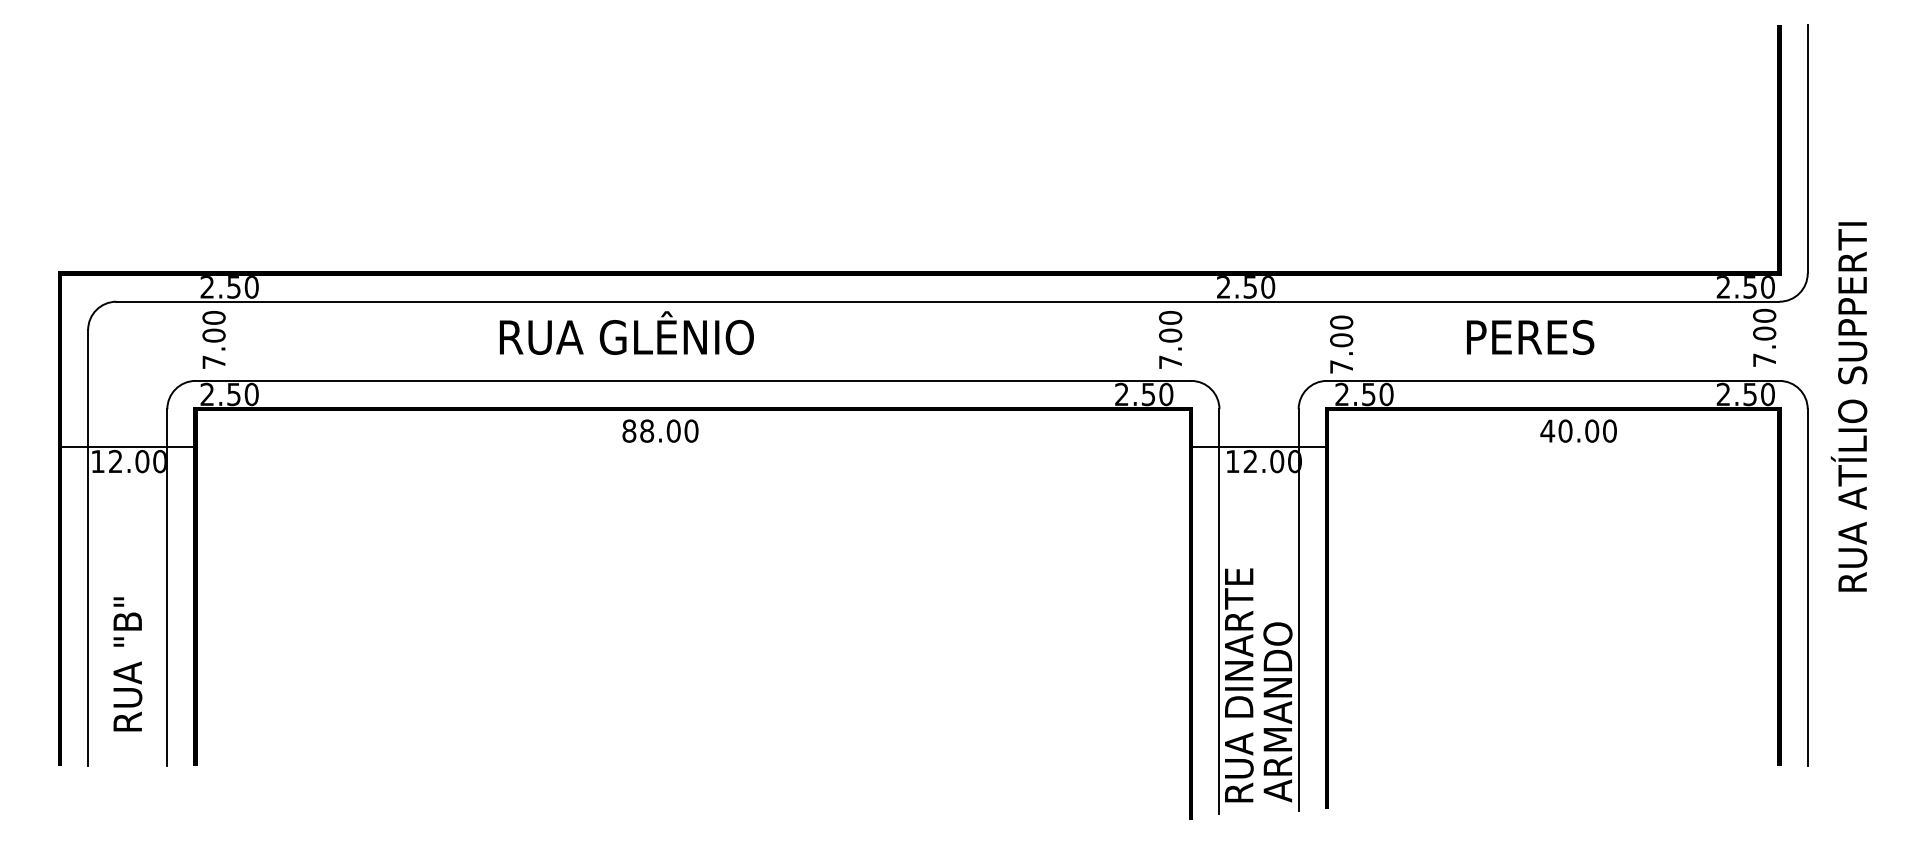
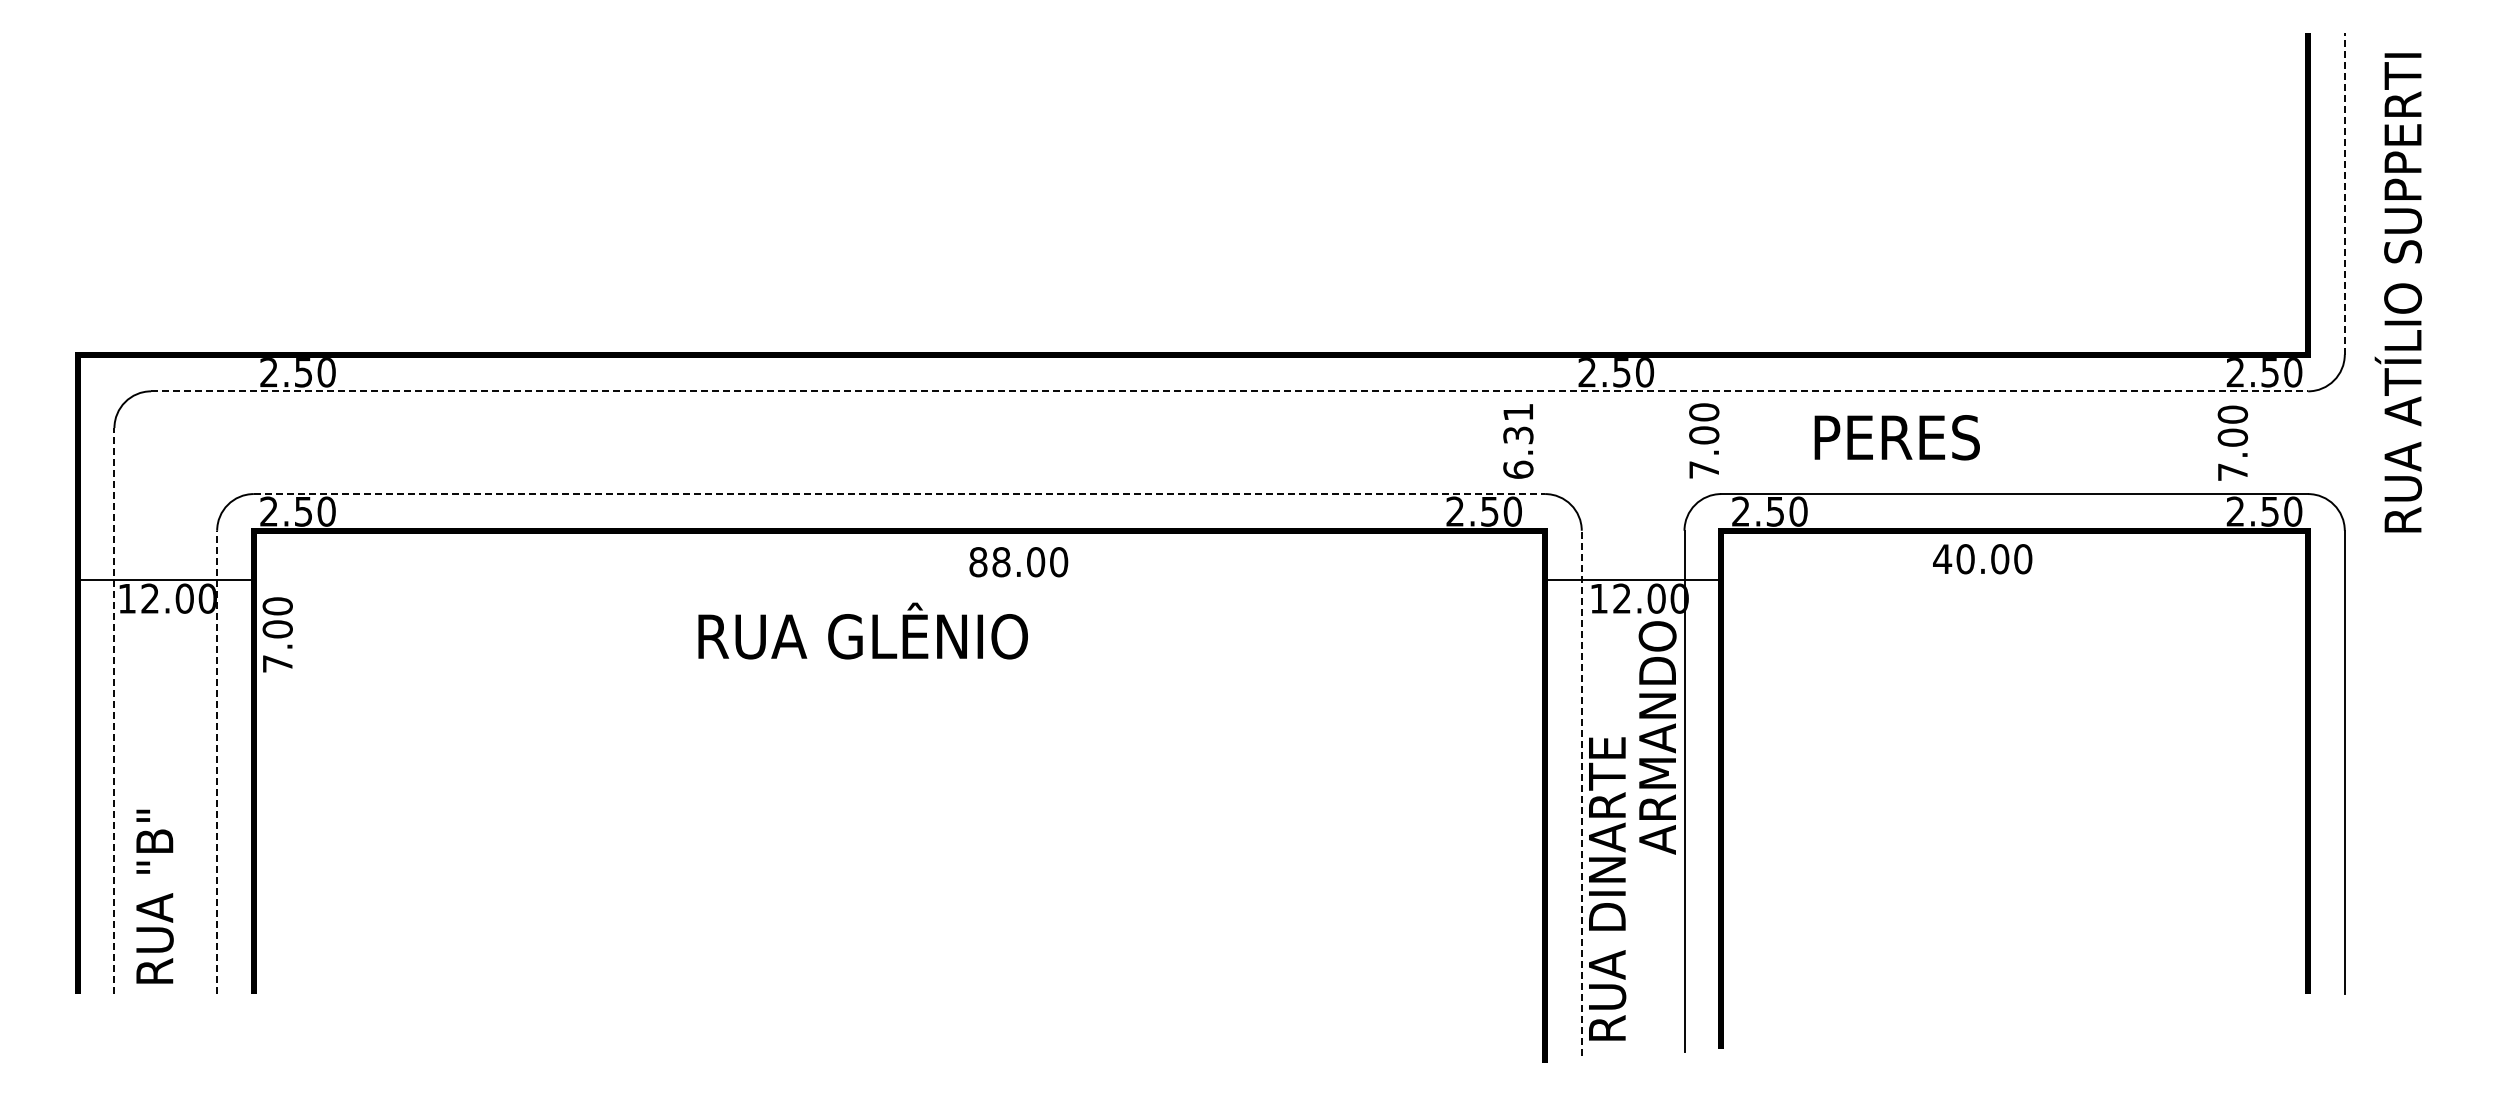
line: (1807, 149) -> (2344, 193), solid -> dashed
line: (948, 301) -> (1230, 391), solid -> dashed
text: (626, 332) -> (862, 630), moved
text: (1529, 337) -> (1896, 437), moved
text: (1764, 337) -> (2232, 442), moved
text: (213, 339) -> (277, 634), moved
text: (1170, 339) -> (1518, 440), 7.00 -> 6.31
text: (1341, 344) -> (1704, 440), moved
line: (693, 381) -> (899, 494), solid -> dashed
text: (1848, 406) -> (2397, 292), moved
text: (660, 431) -> (1018, 562), moved
text: (1578, 431) -> (1982, 559), moved
line: (88, 547) -> (114, 710), solid -> dashed
line: (167, 587) -> (217, 762), solid -> dashed
line: (1219, 611) -> (1581, 793), solid -> dashed
text: (127, 664) -> (154, 896), moved
text: (1277, 712) -> (1657, 737), moved

